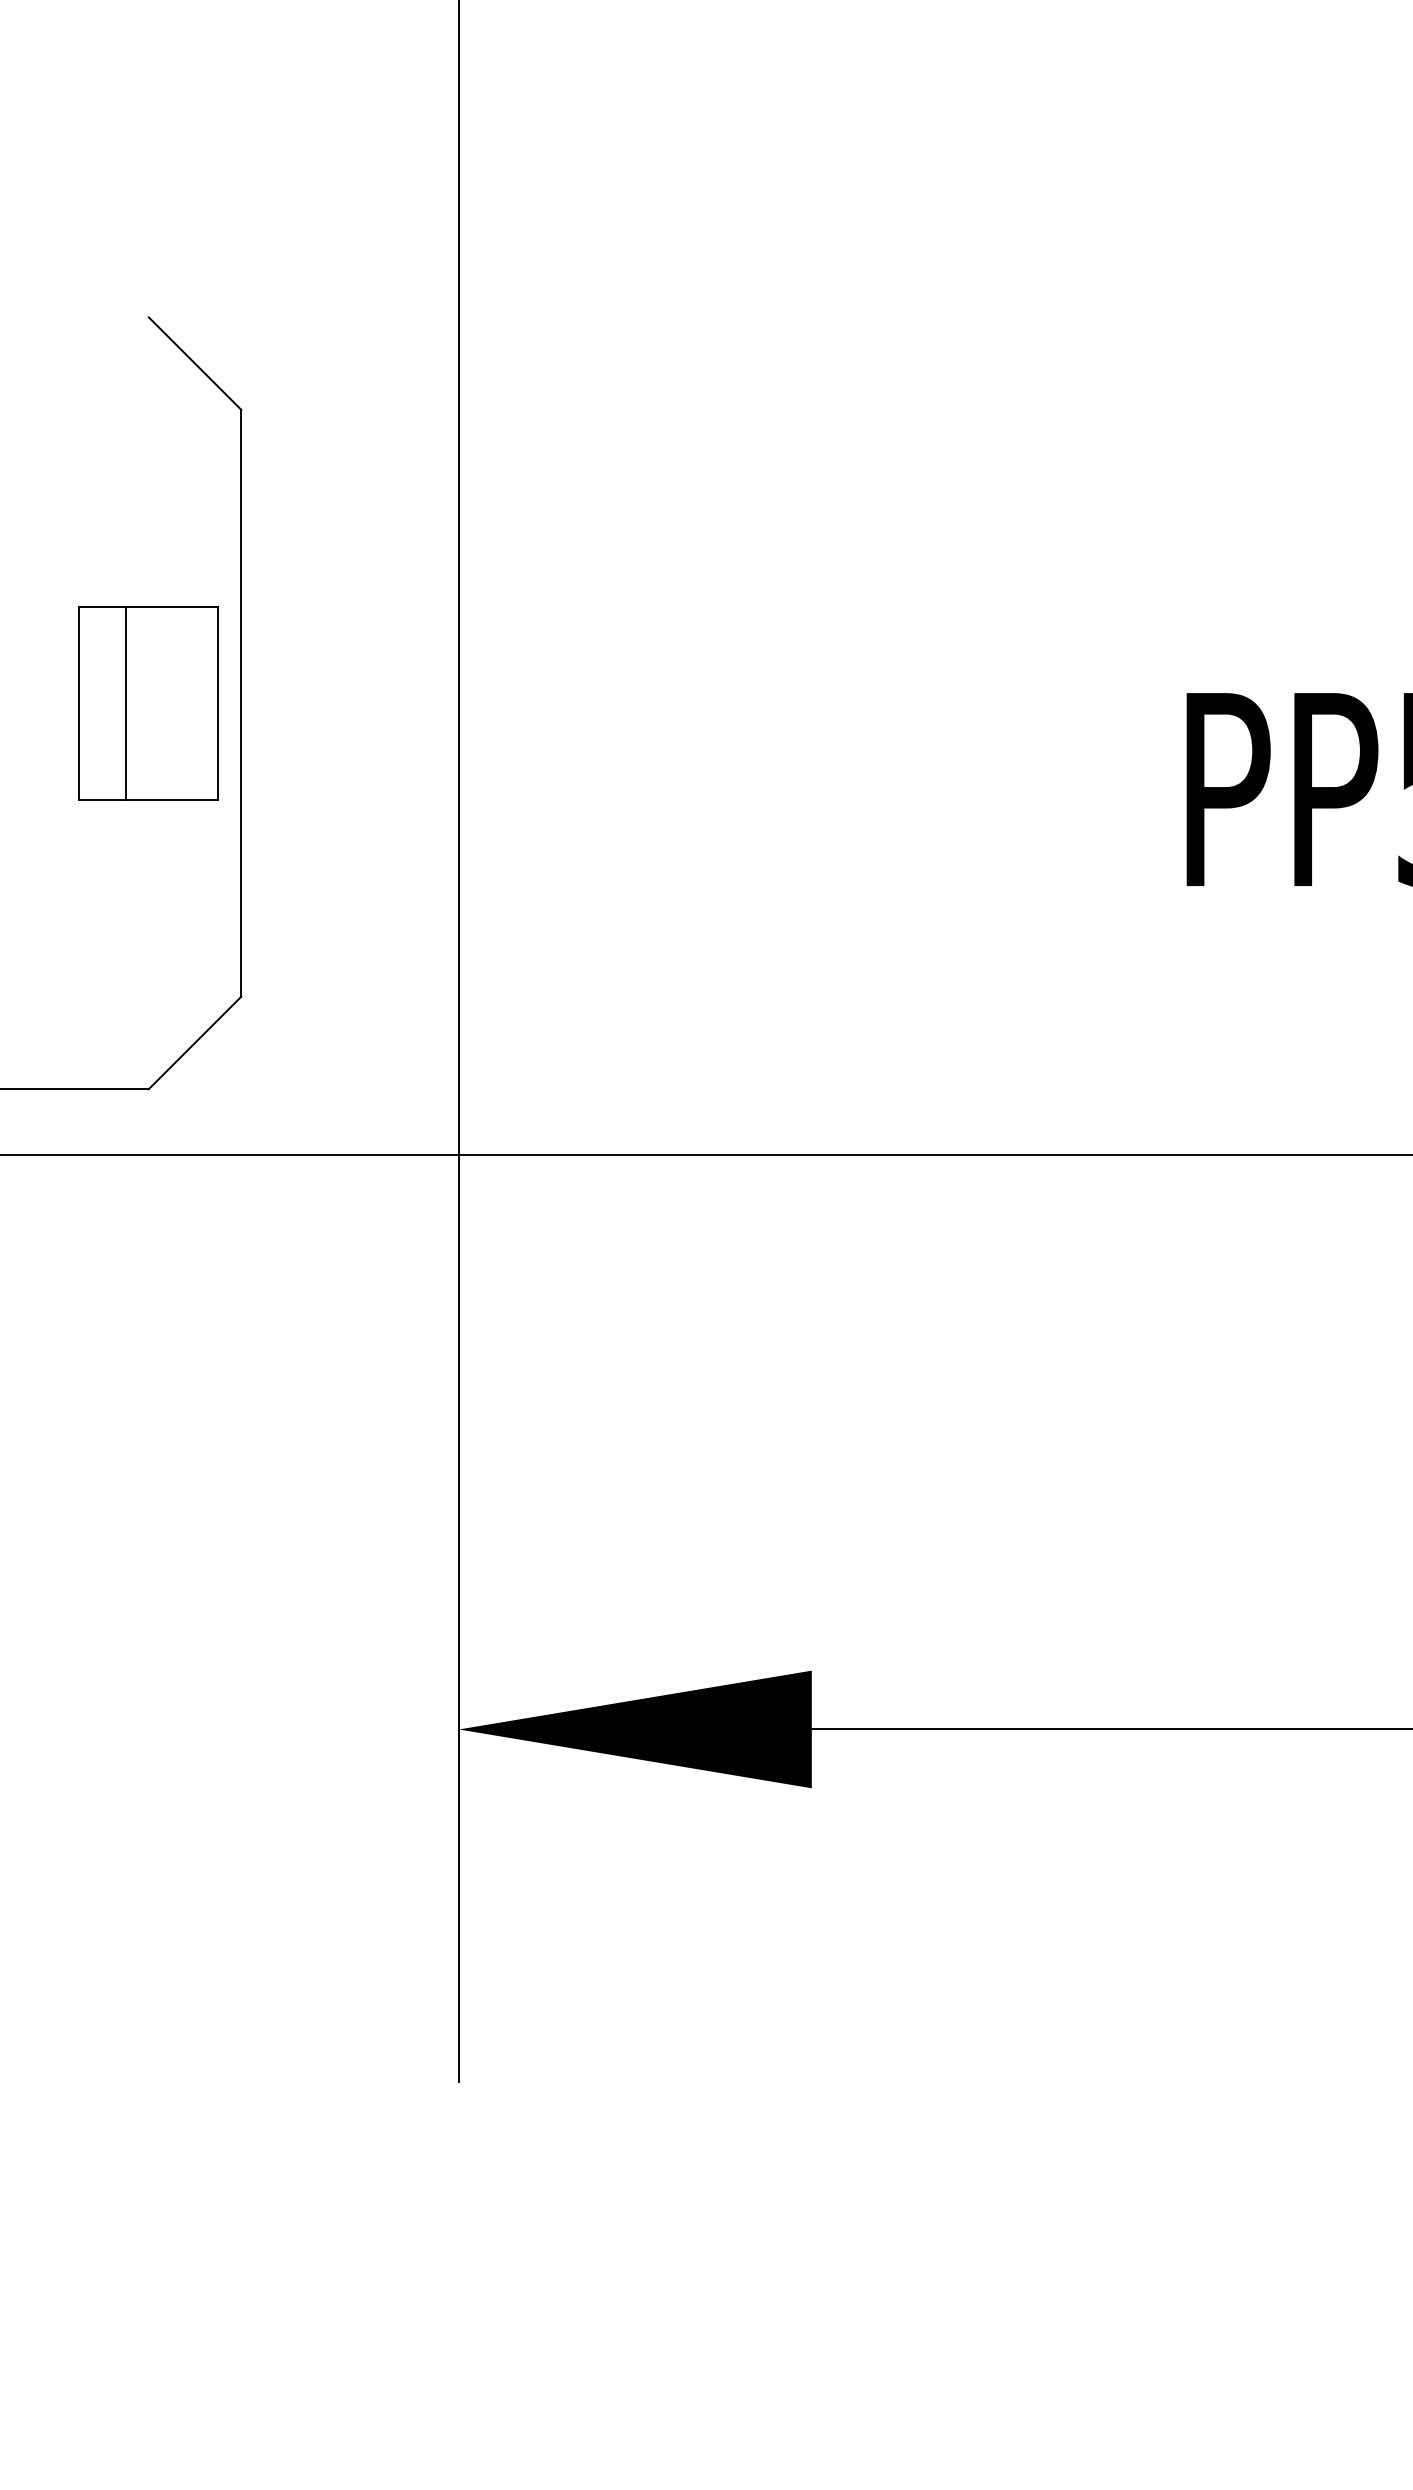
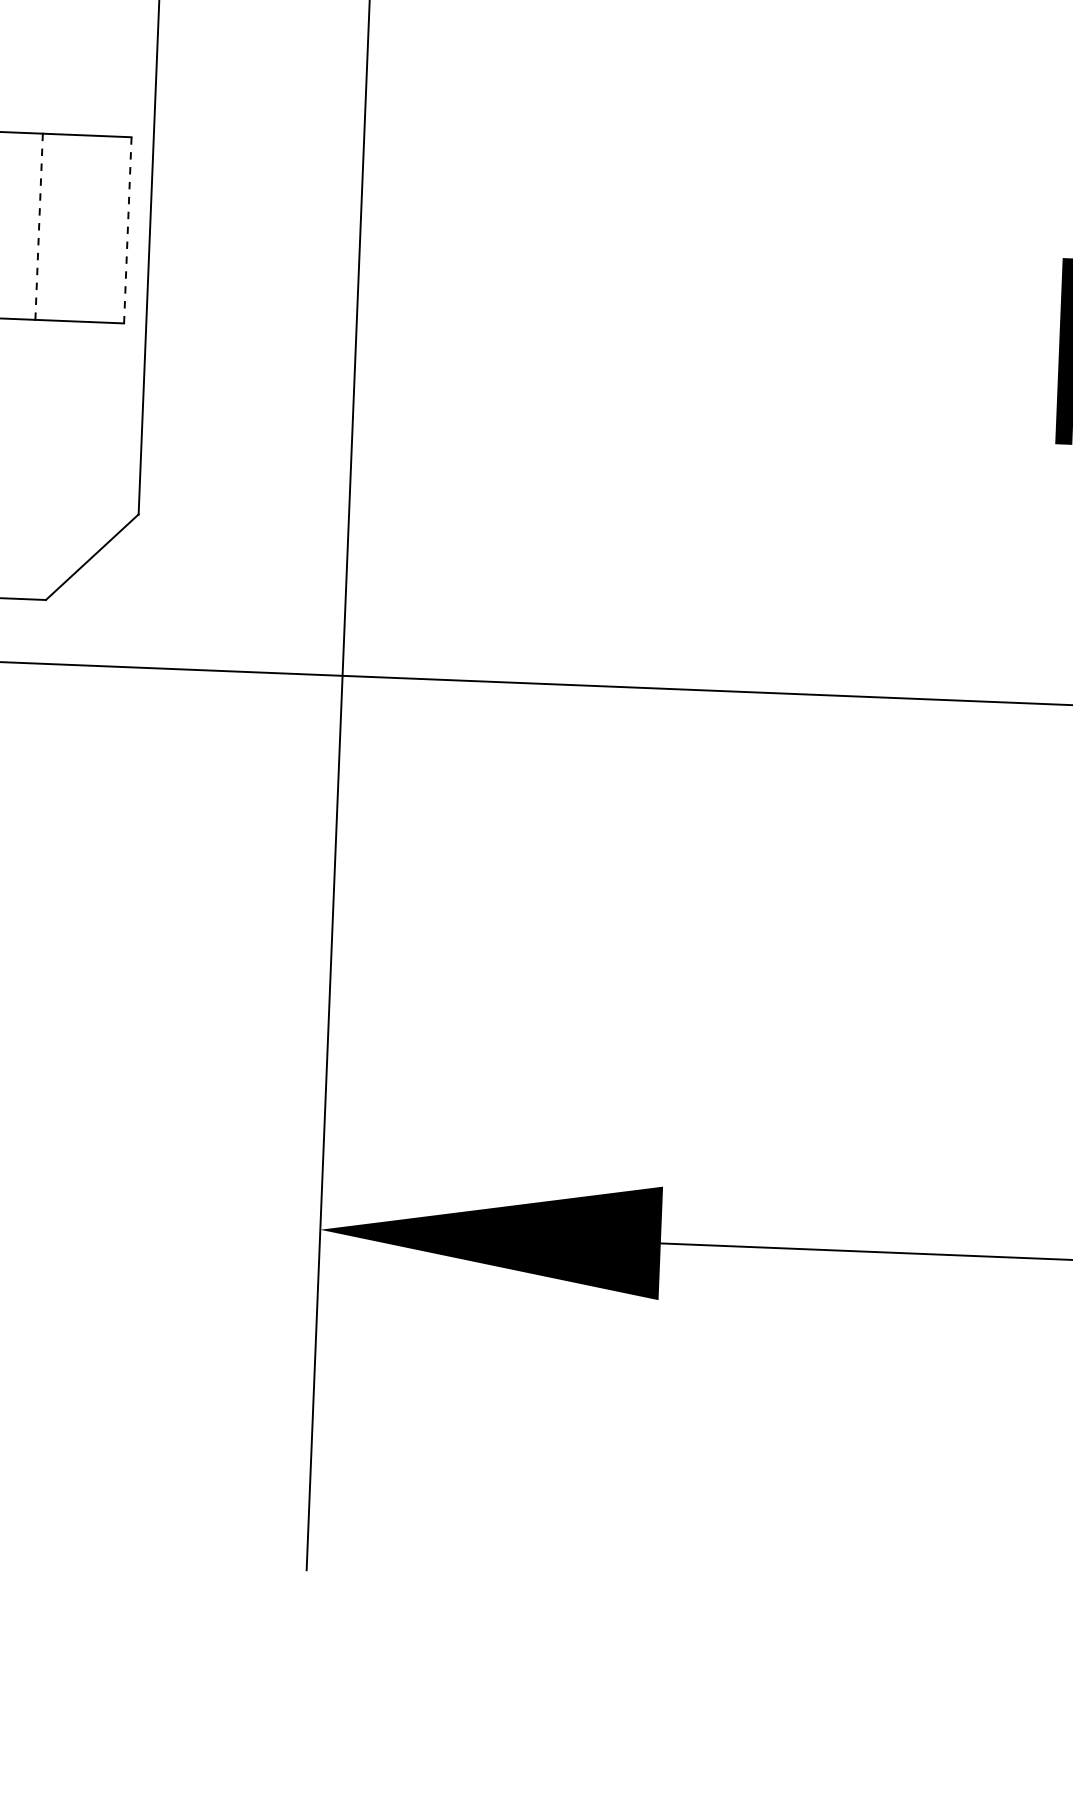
line: (218, 702) -> (128, 229), solid -> dashed
line: (126, 703) -> (39, 226), solid -> dashed

